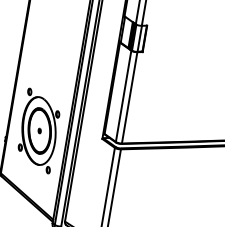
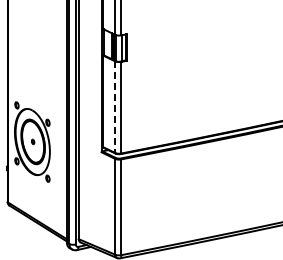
line: (123, 96) -> (115, 107), solid -> dashed
part: (39, 130) -> (32, 141), moved

